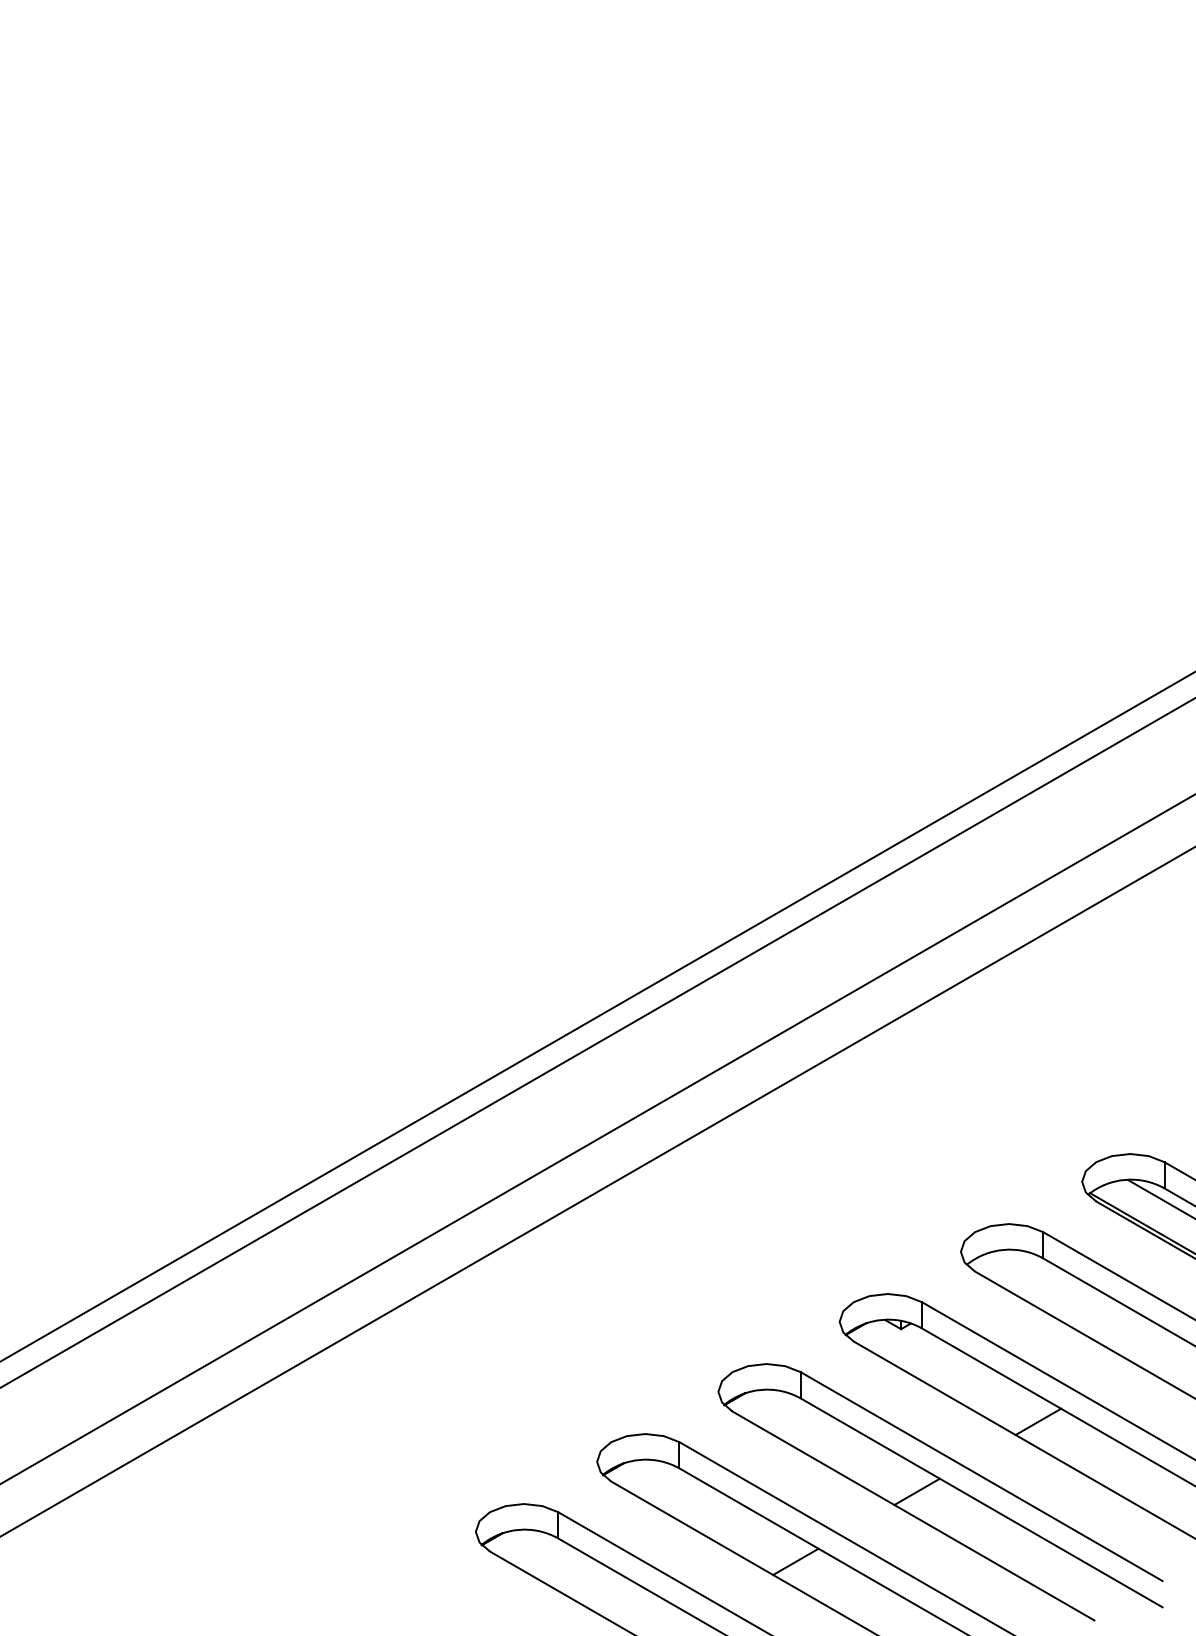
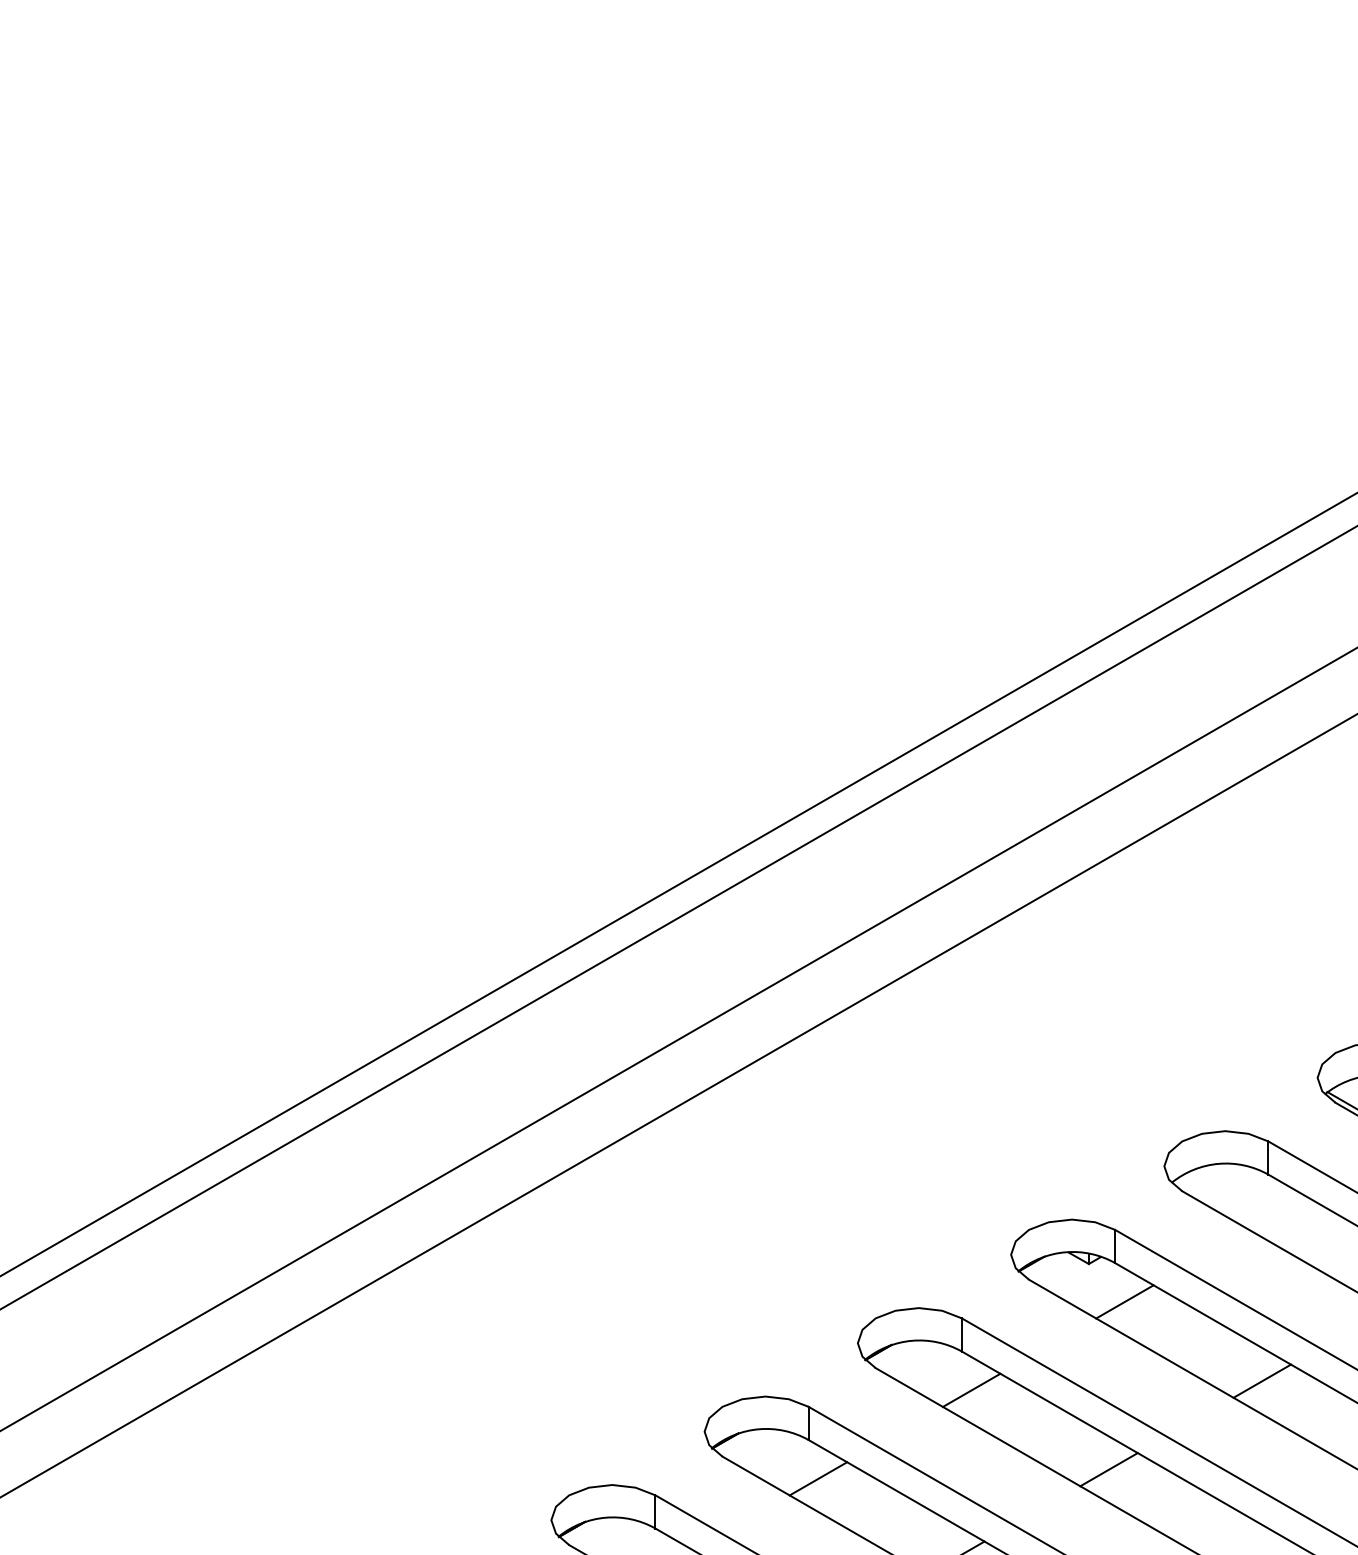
line: (929, 1359) -> (1124, 1302), added
line: (808, 1429) -> (971, 1390), added
line: (686, 1498) -> (817, 1478), added

